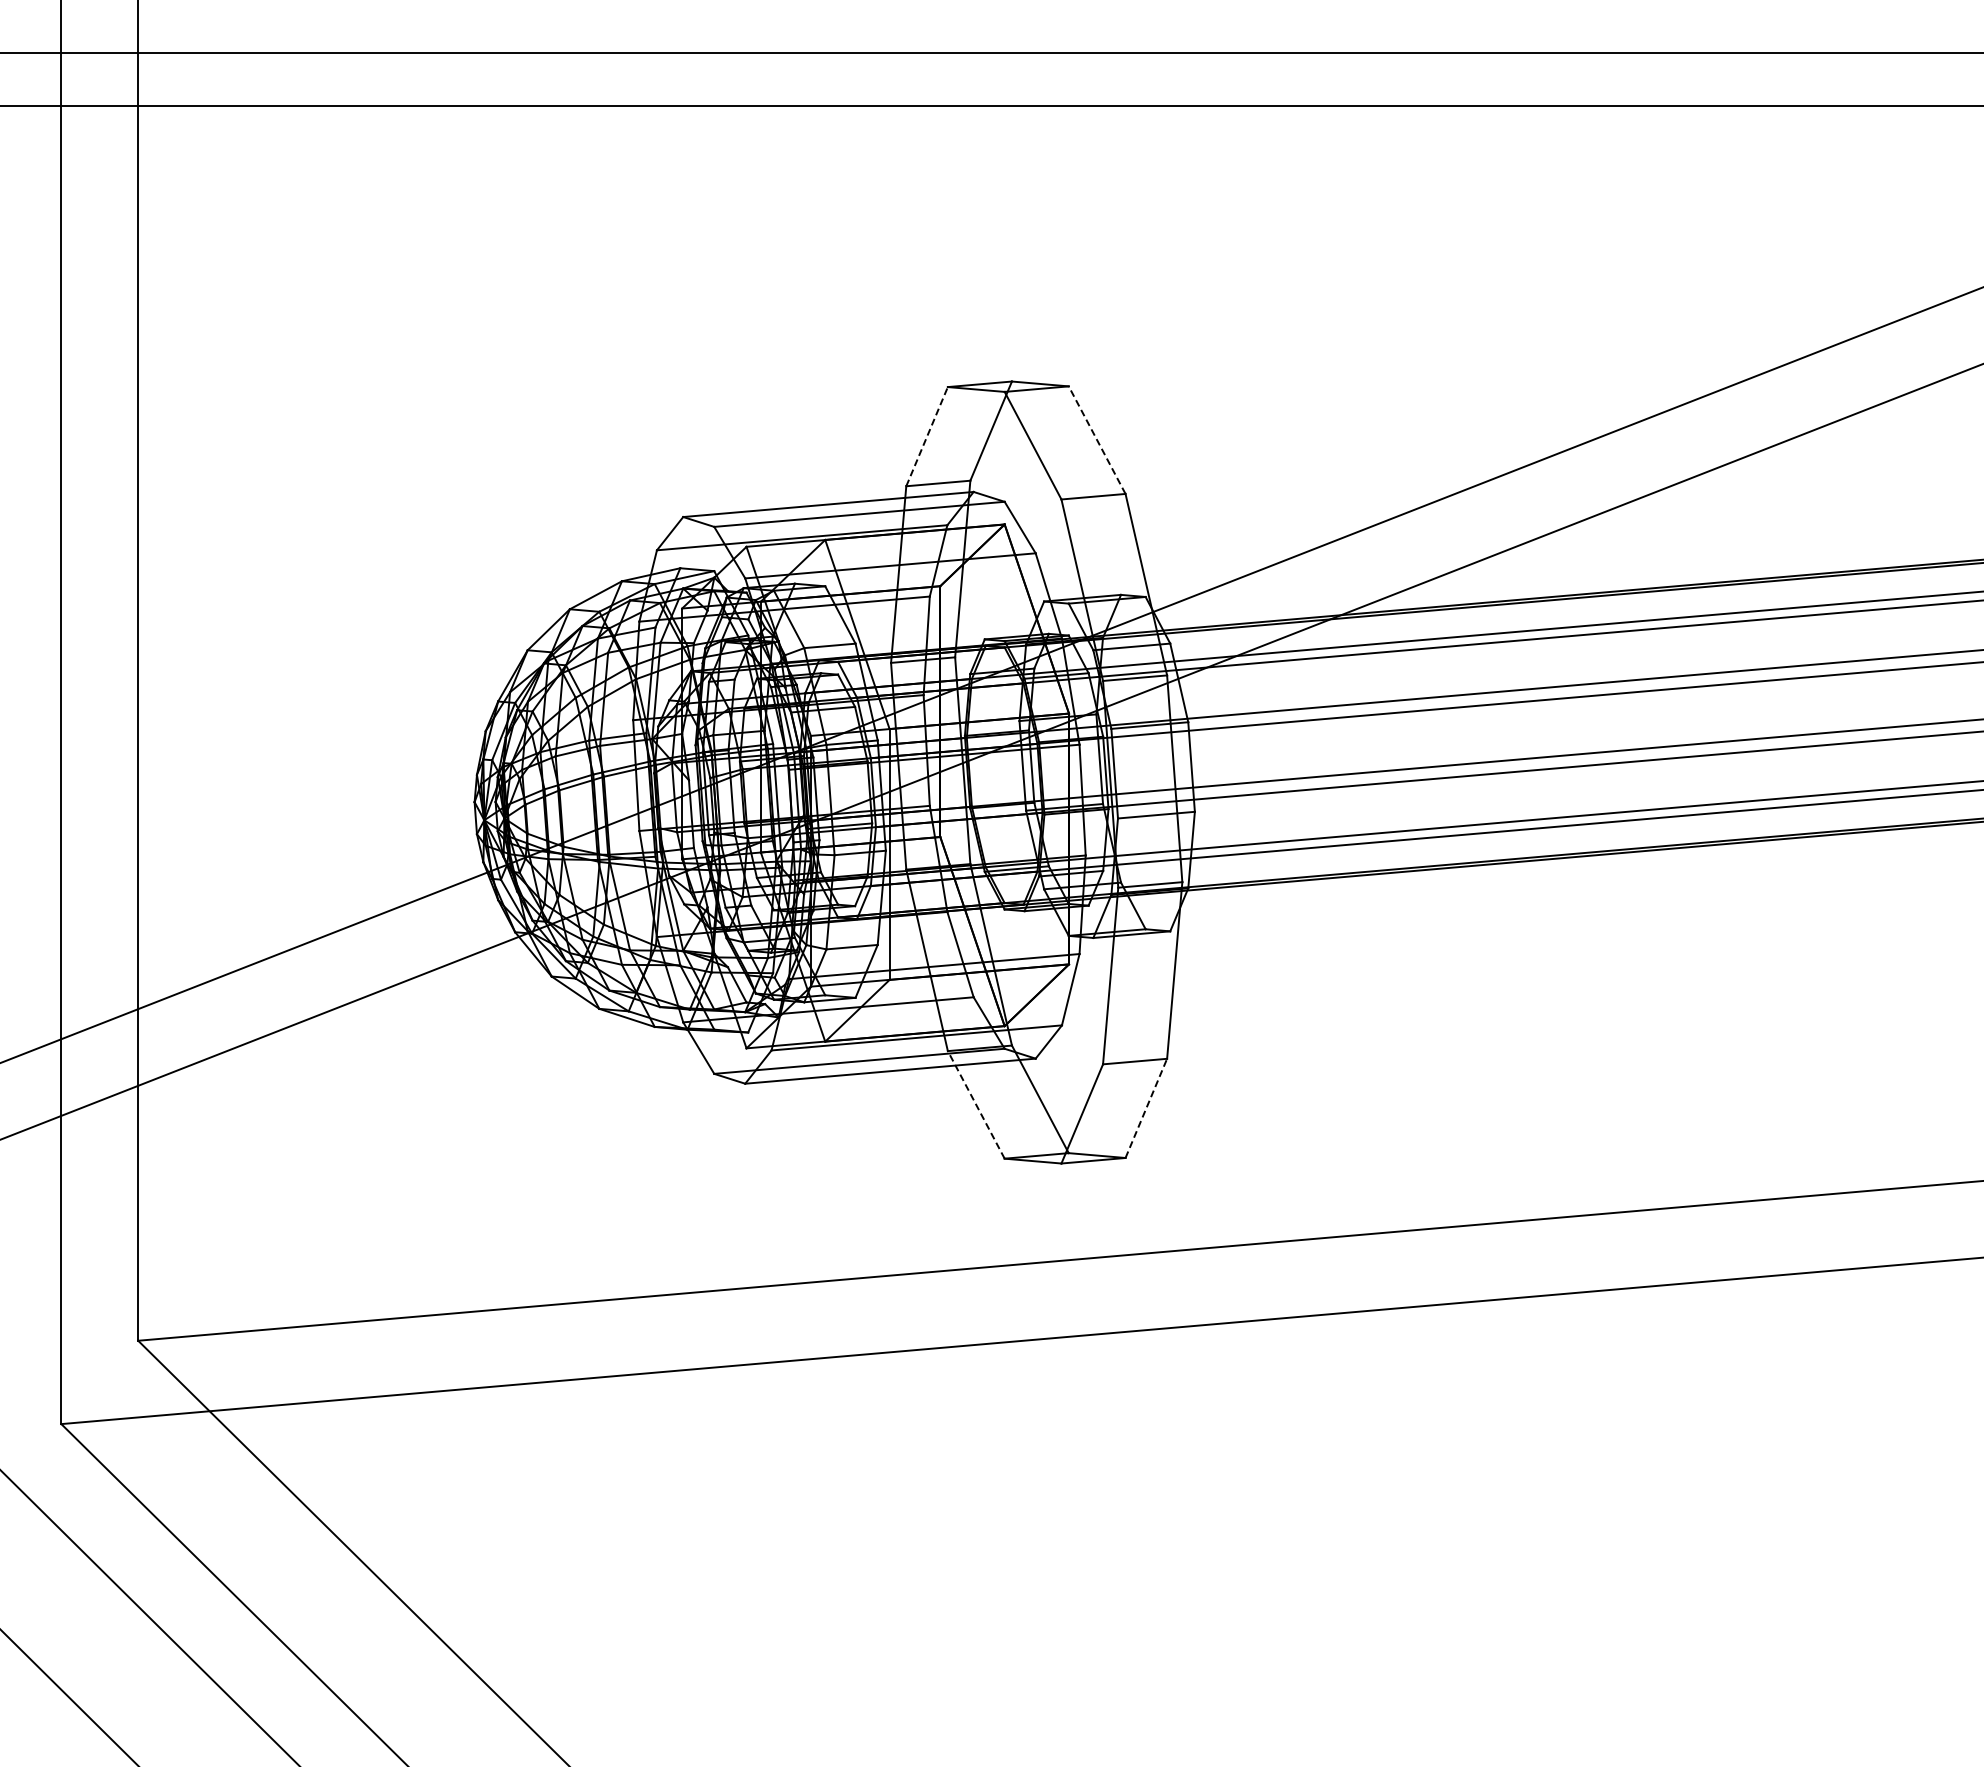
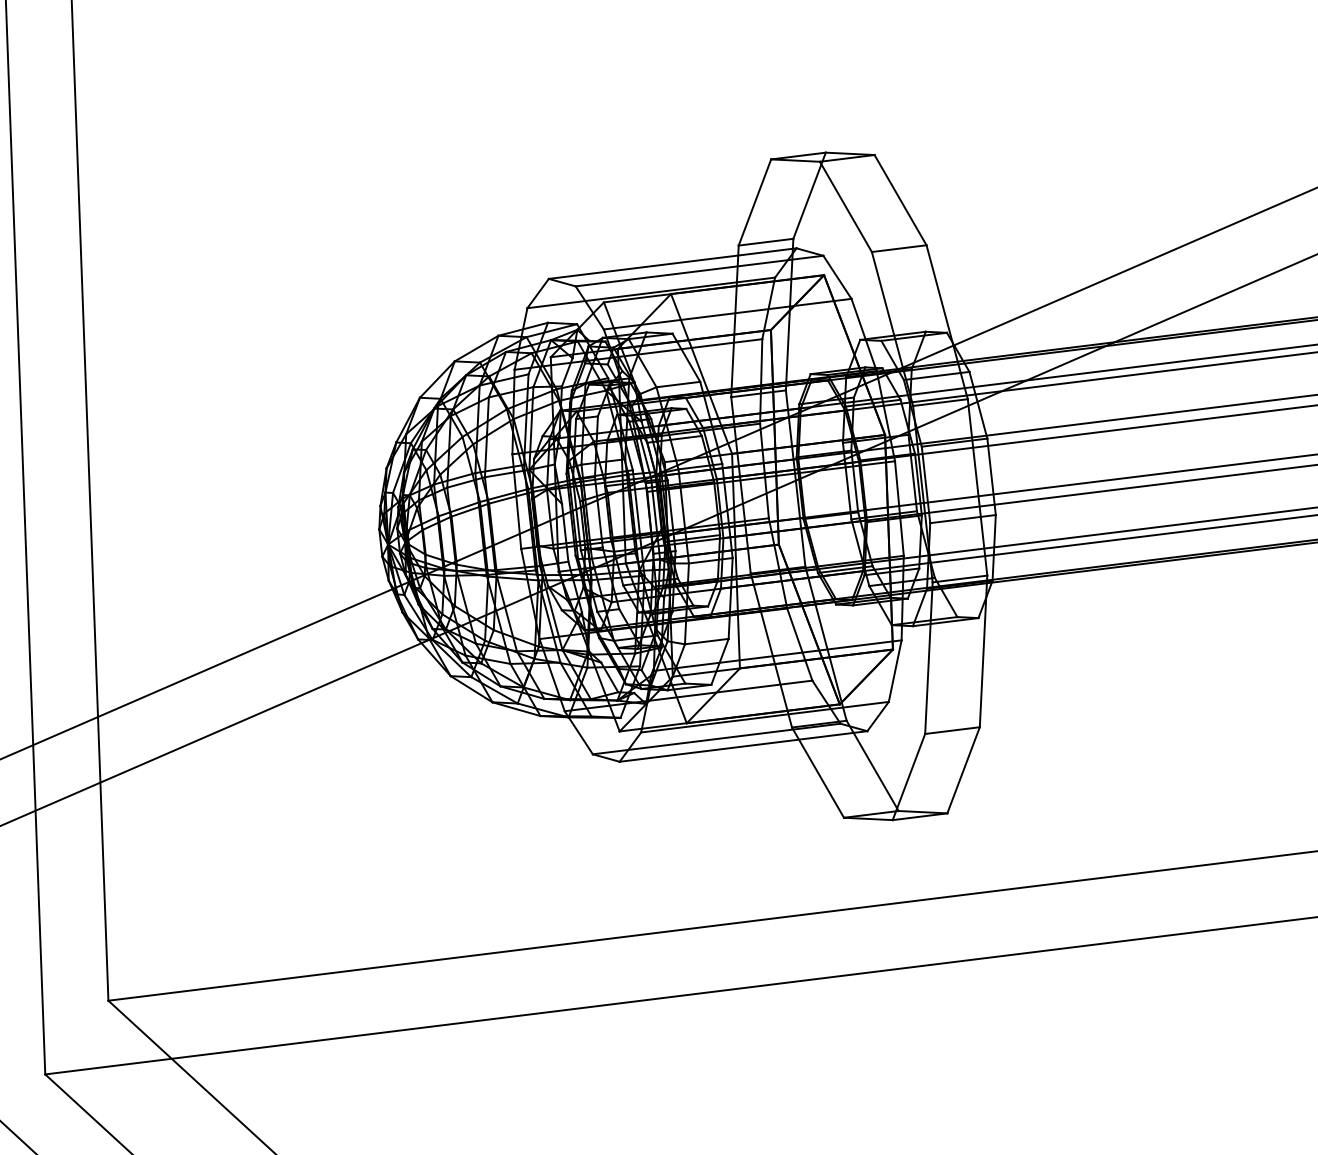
line: (927, 436) -> (755, 202), dashed -> solid
line: (1097, 440) -> (900, 200), dashed -> solid
line: (976, 1104) -> (818, 772), dashed -> solid
line: (1146, 1108) -> (963, 770), dashed -> solid

